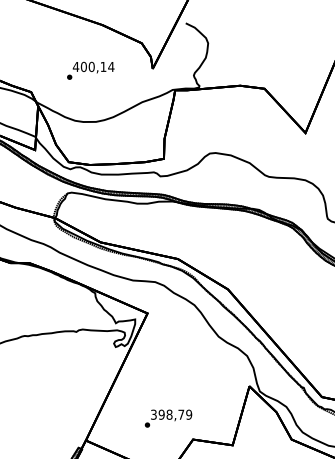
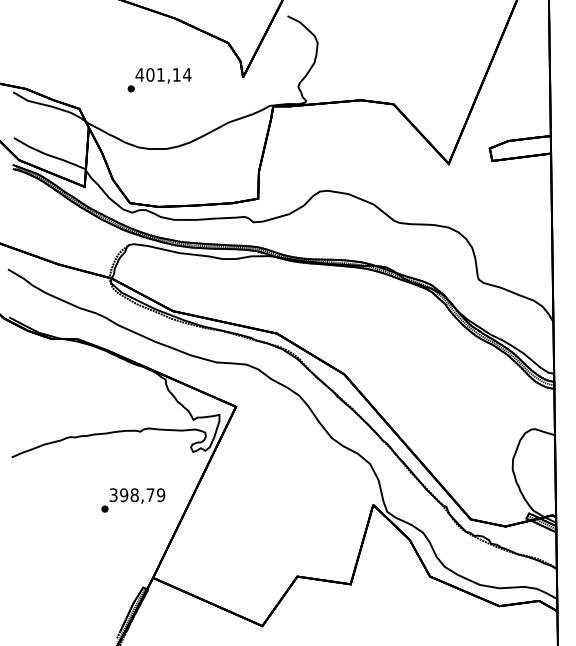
text: (91, 66) -> (160, 74), 400,14 -> 401,14
text: (168, 418) -> (133, 500), moved

